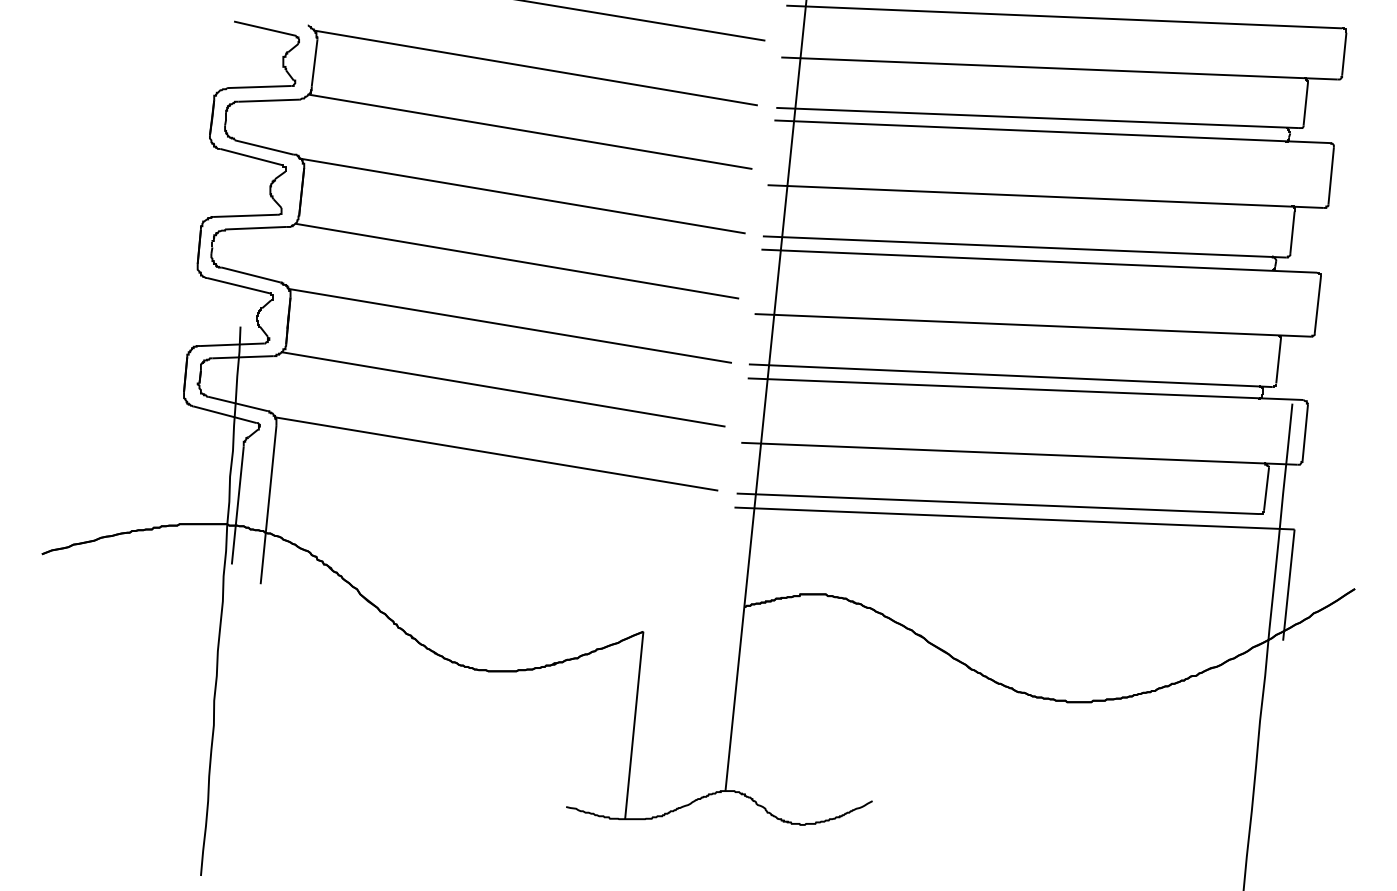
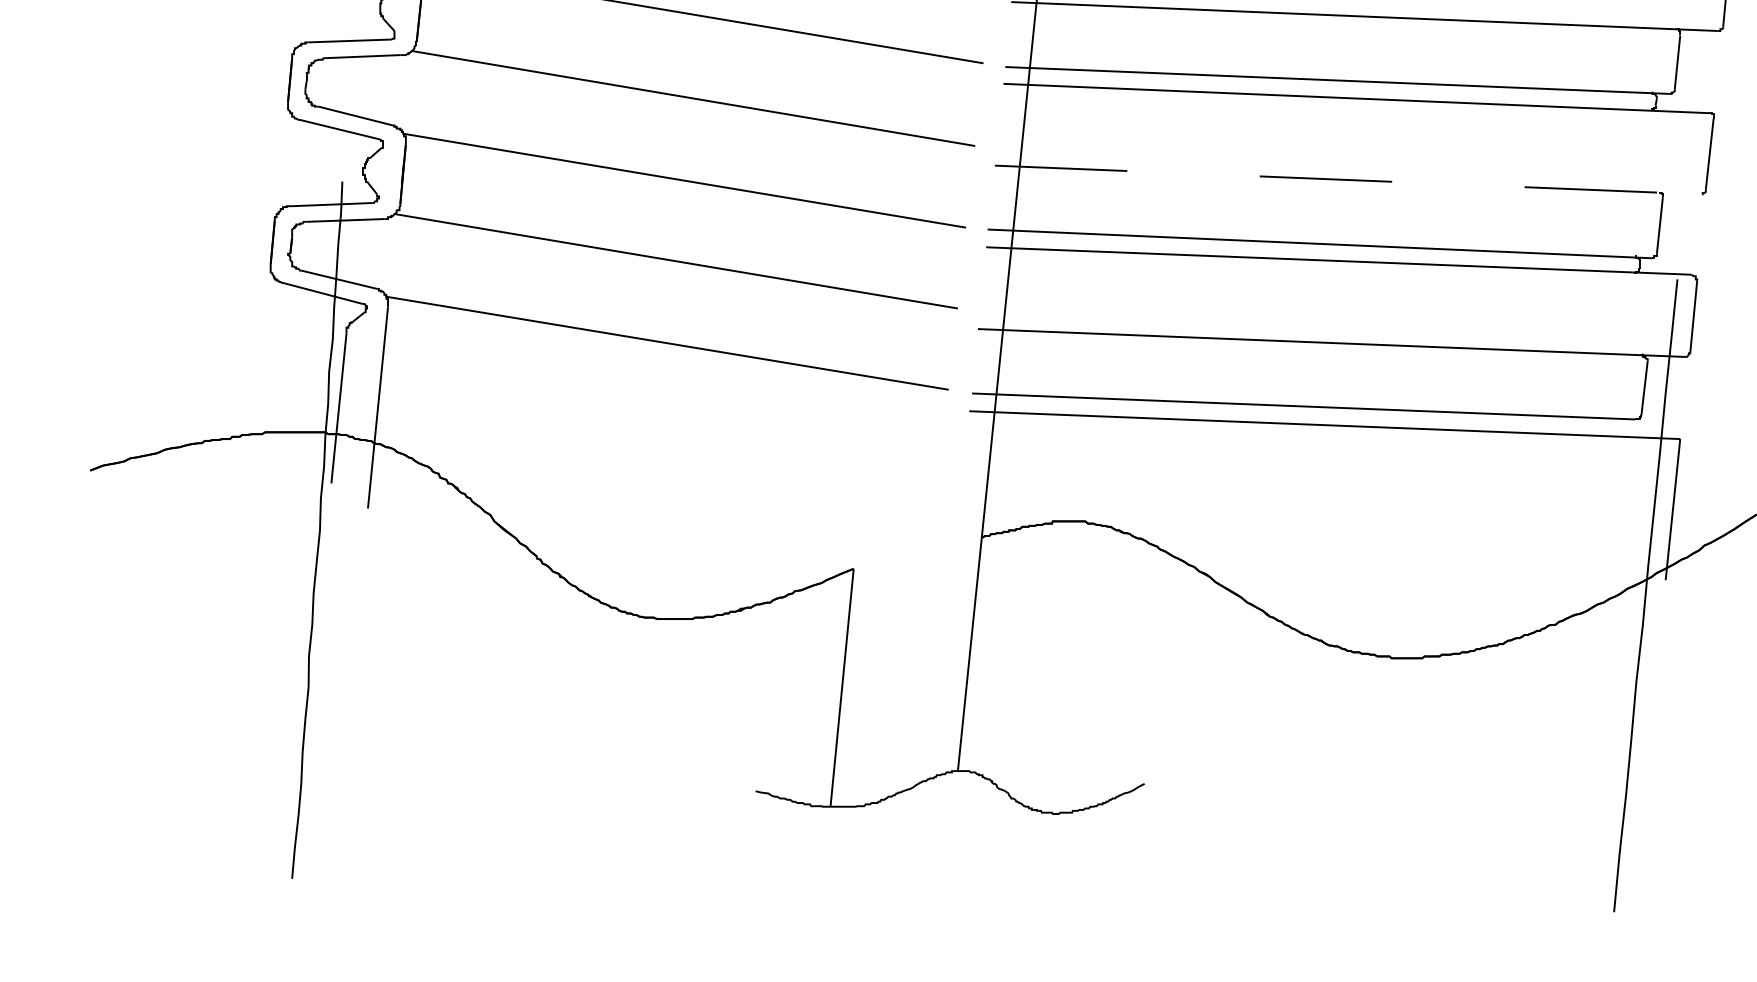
line: (1033, 325) -> (1348, 180), solid -> dashed

